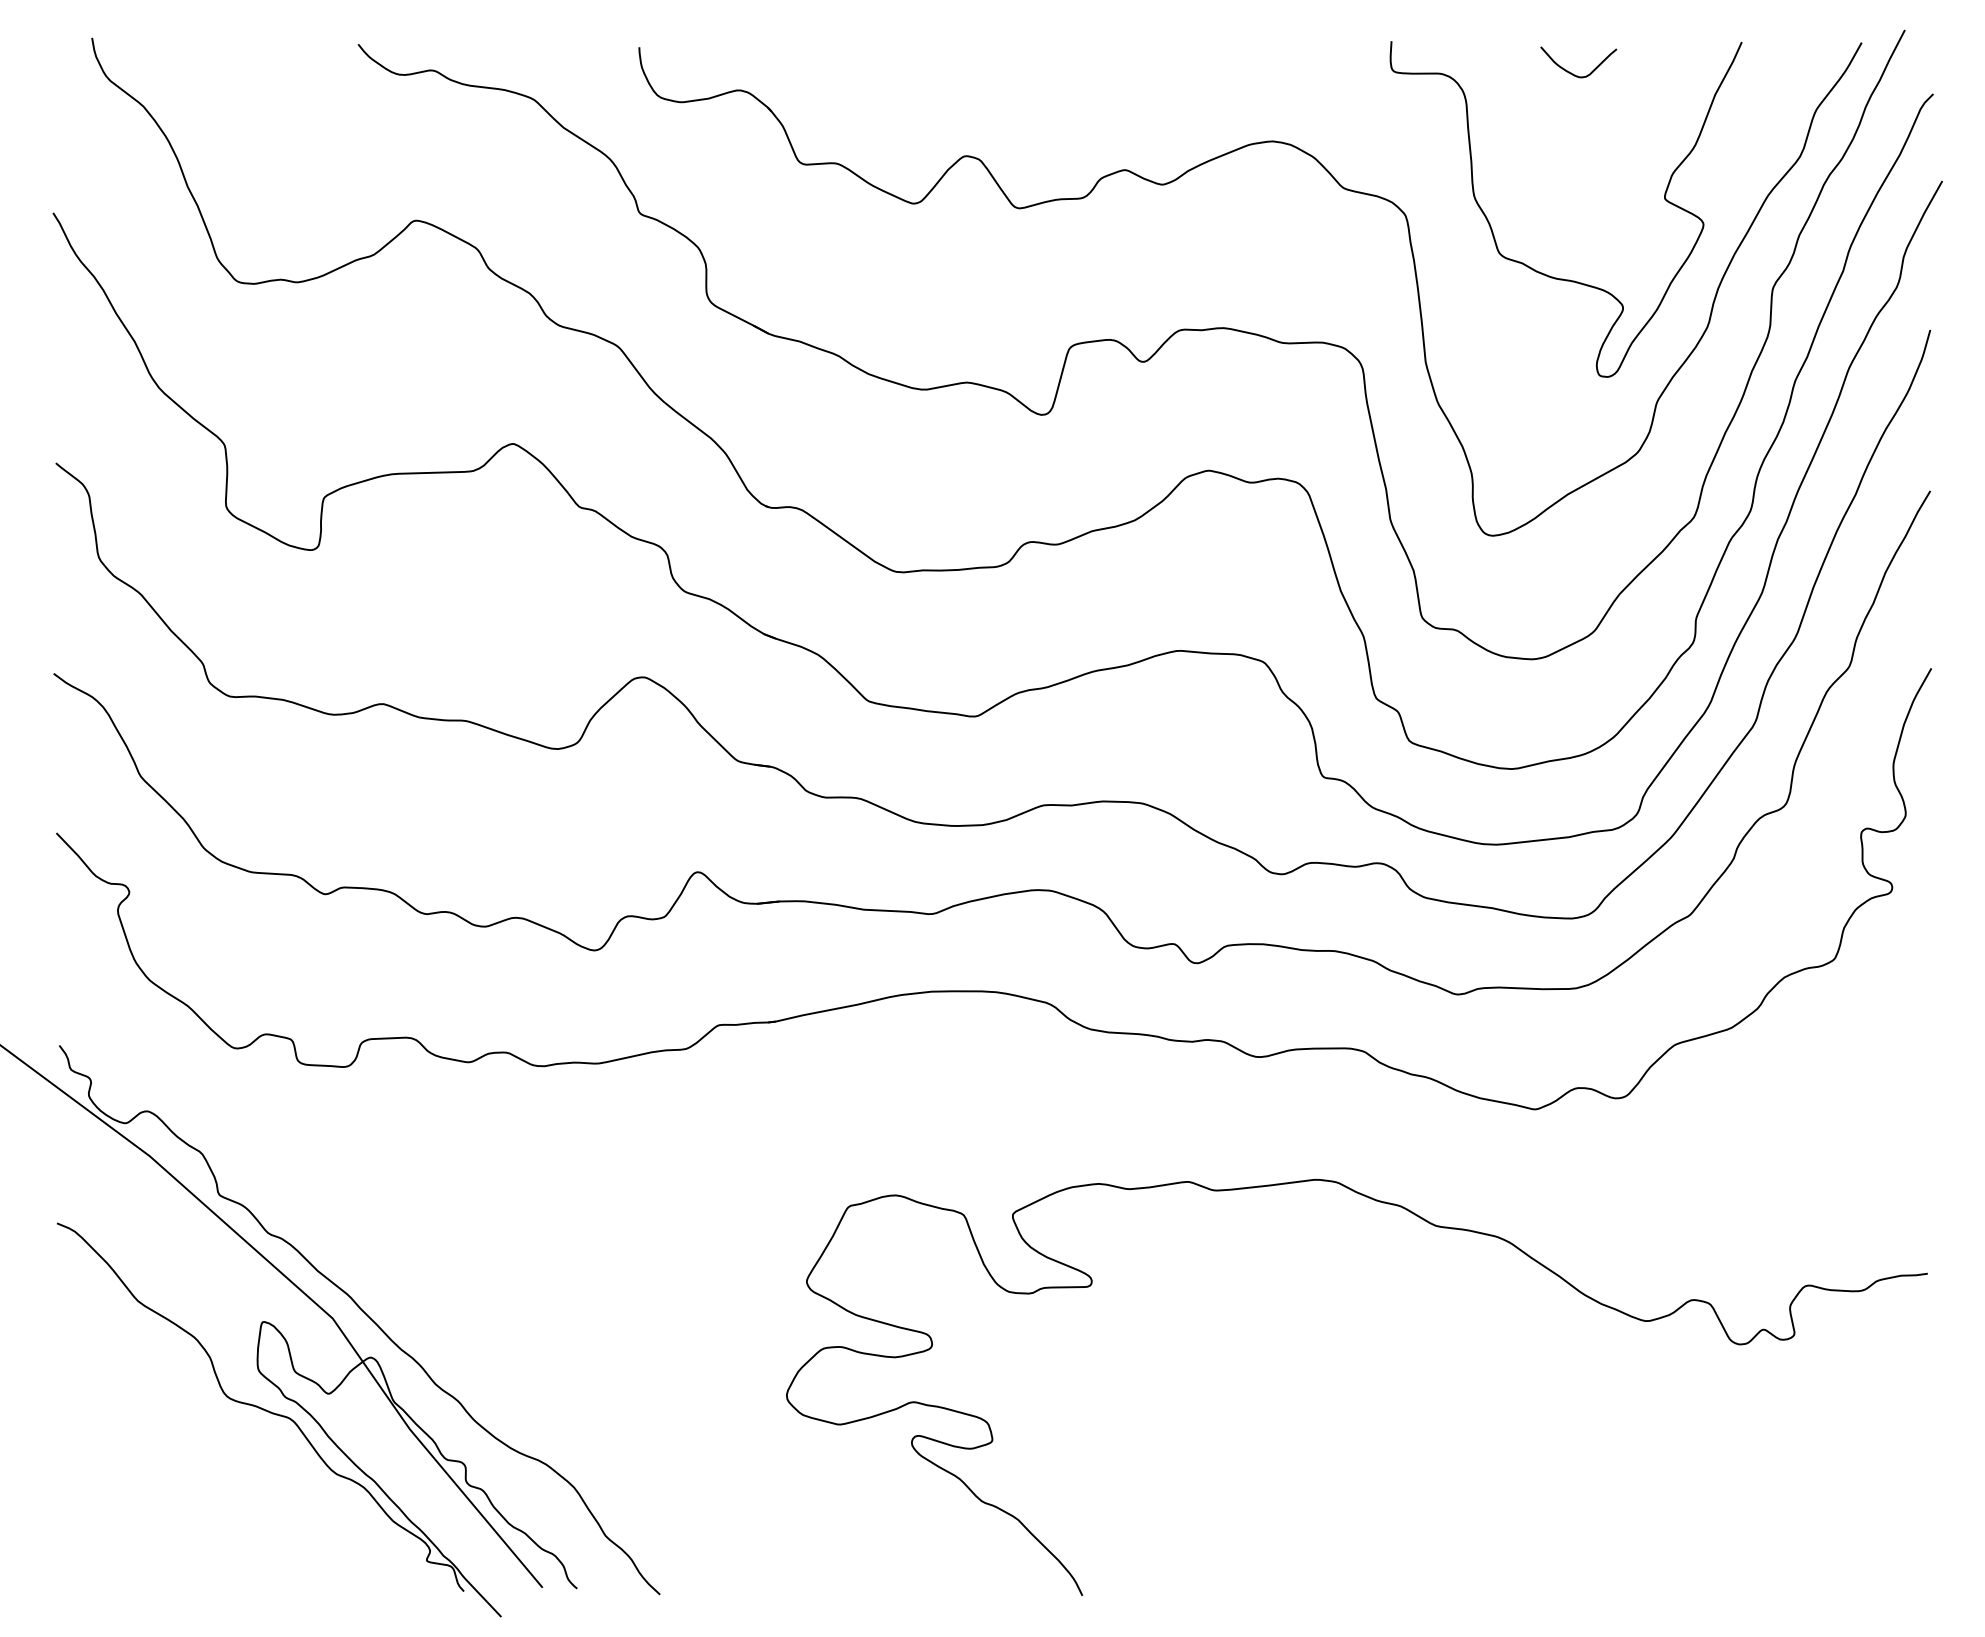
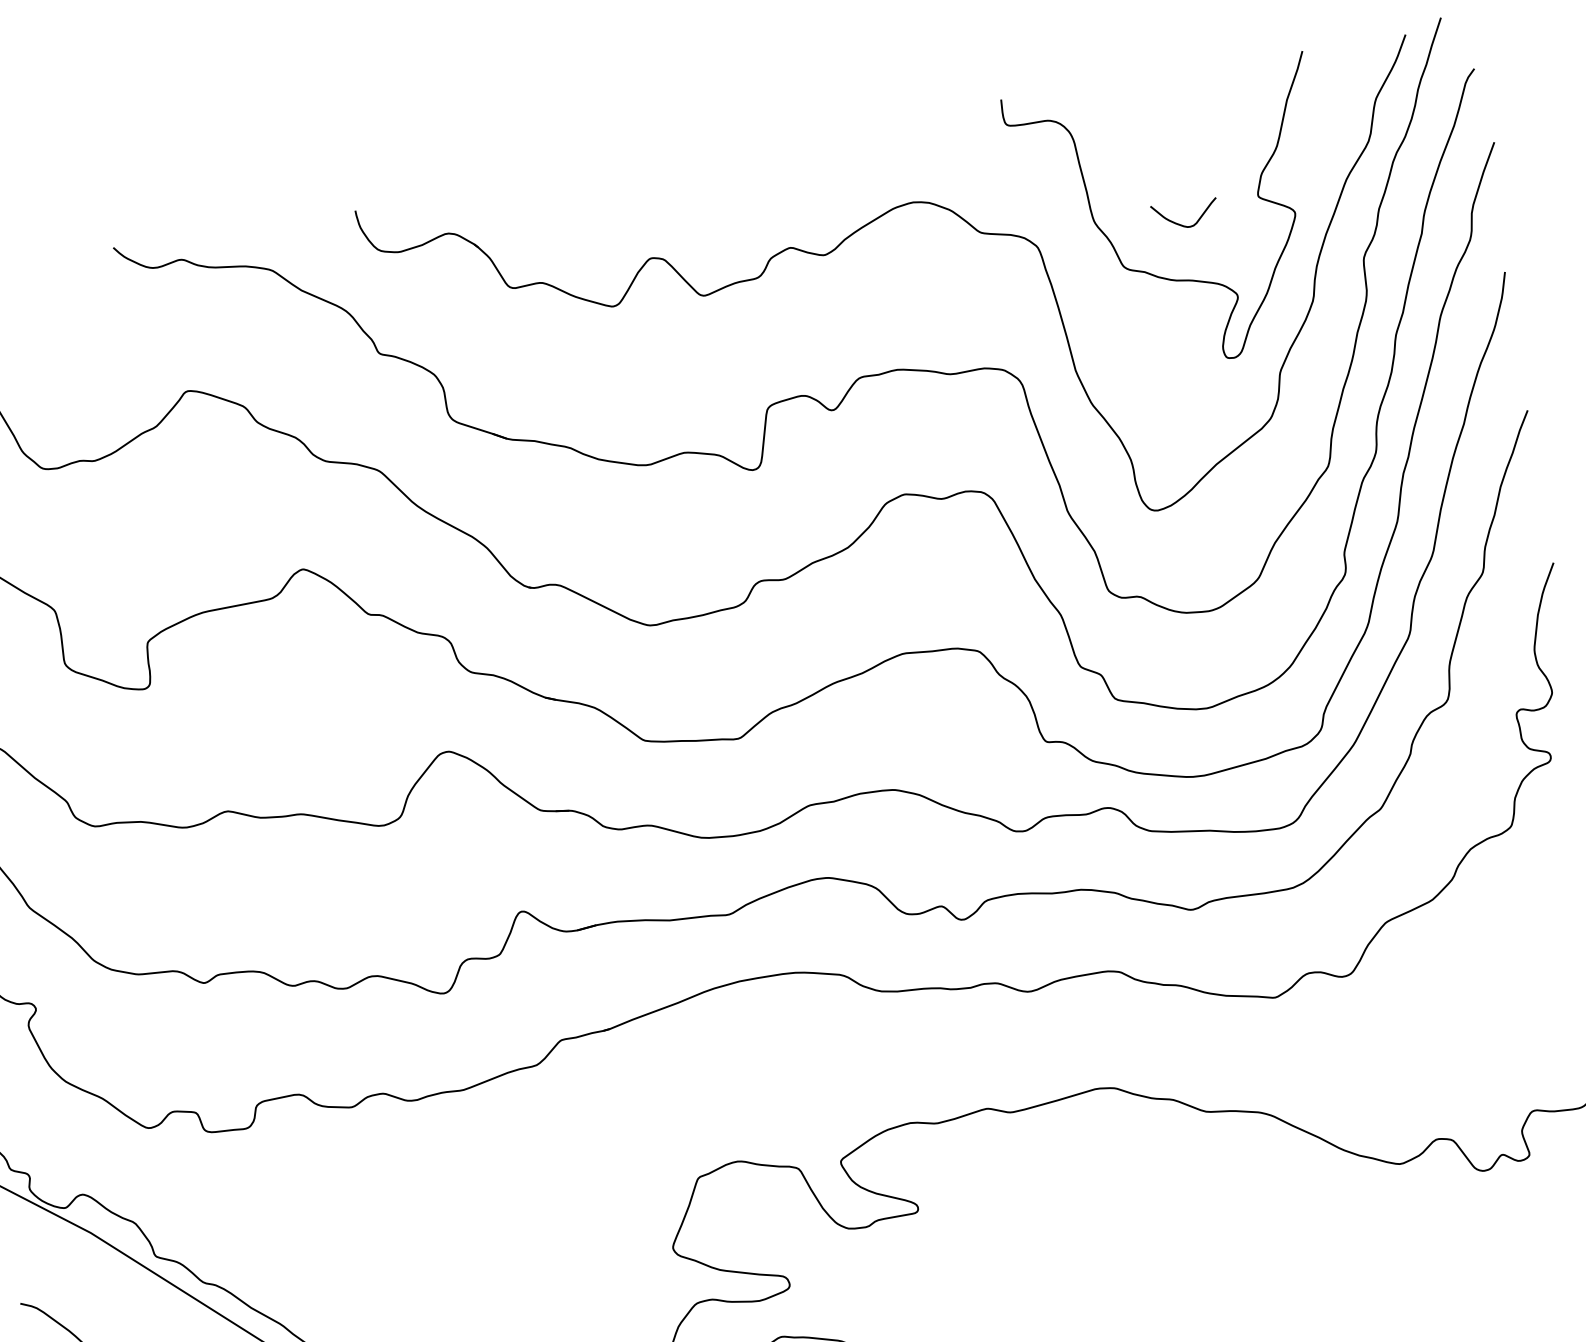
curve: (1573, 73) -> (1182, 224), moved

